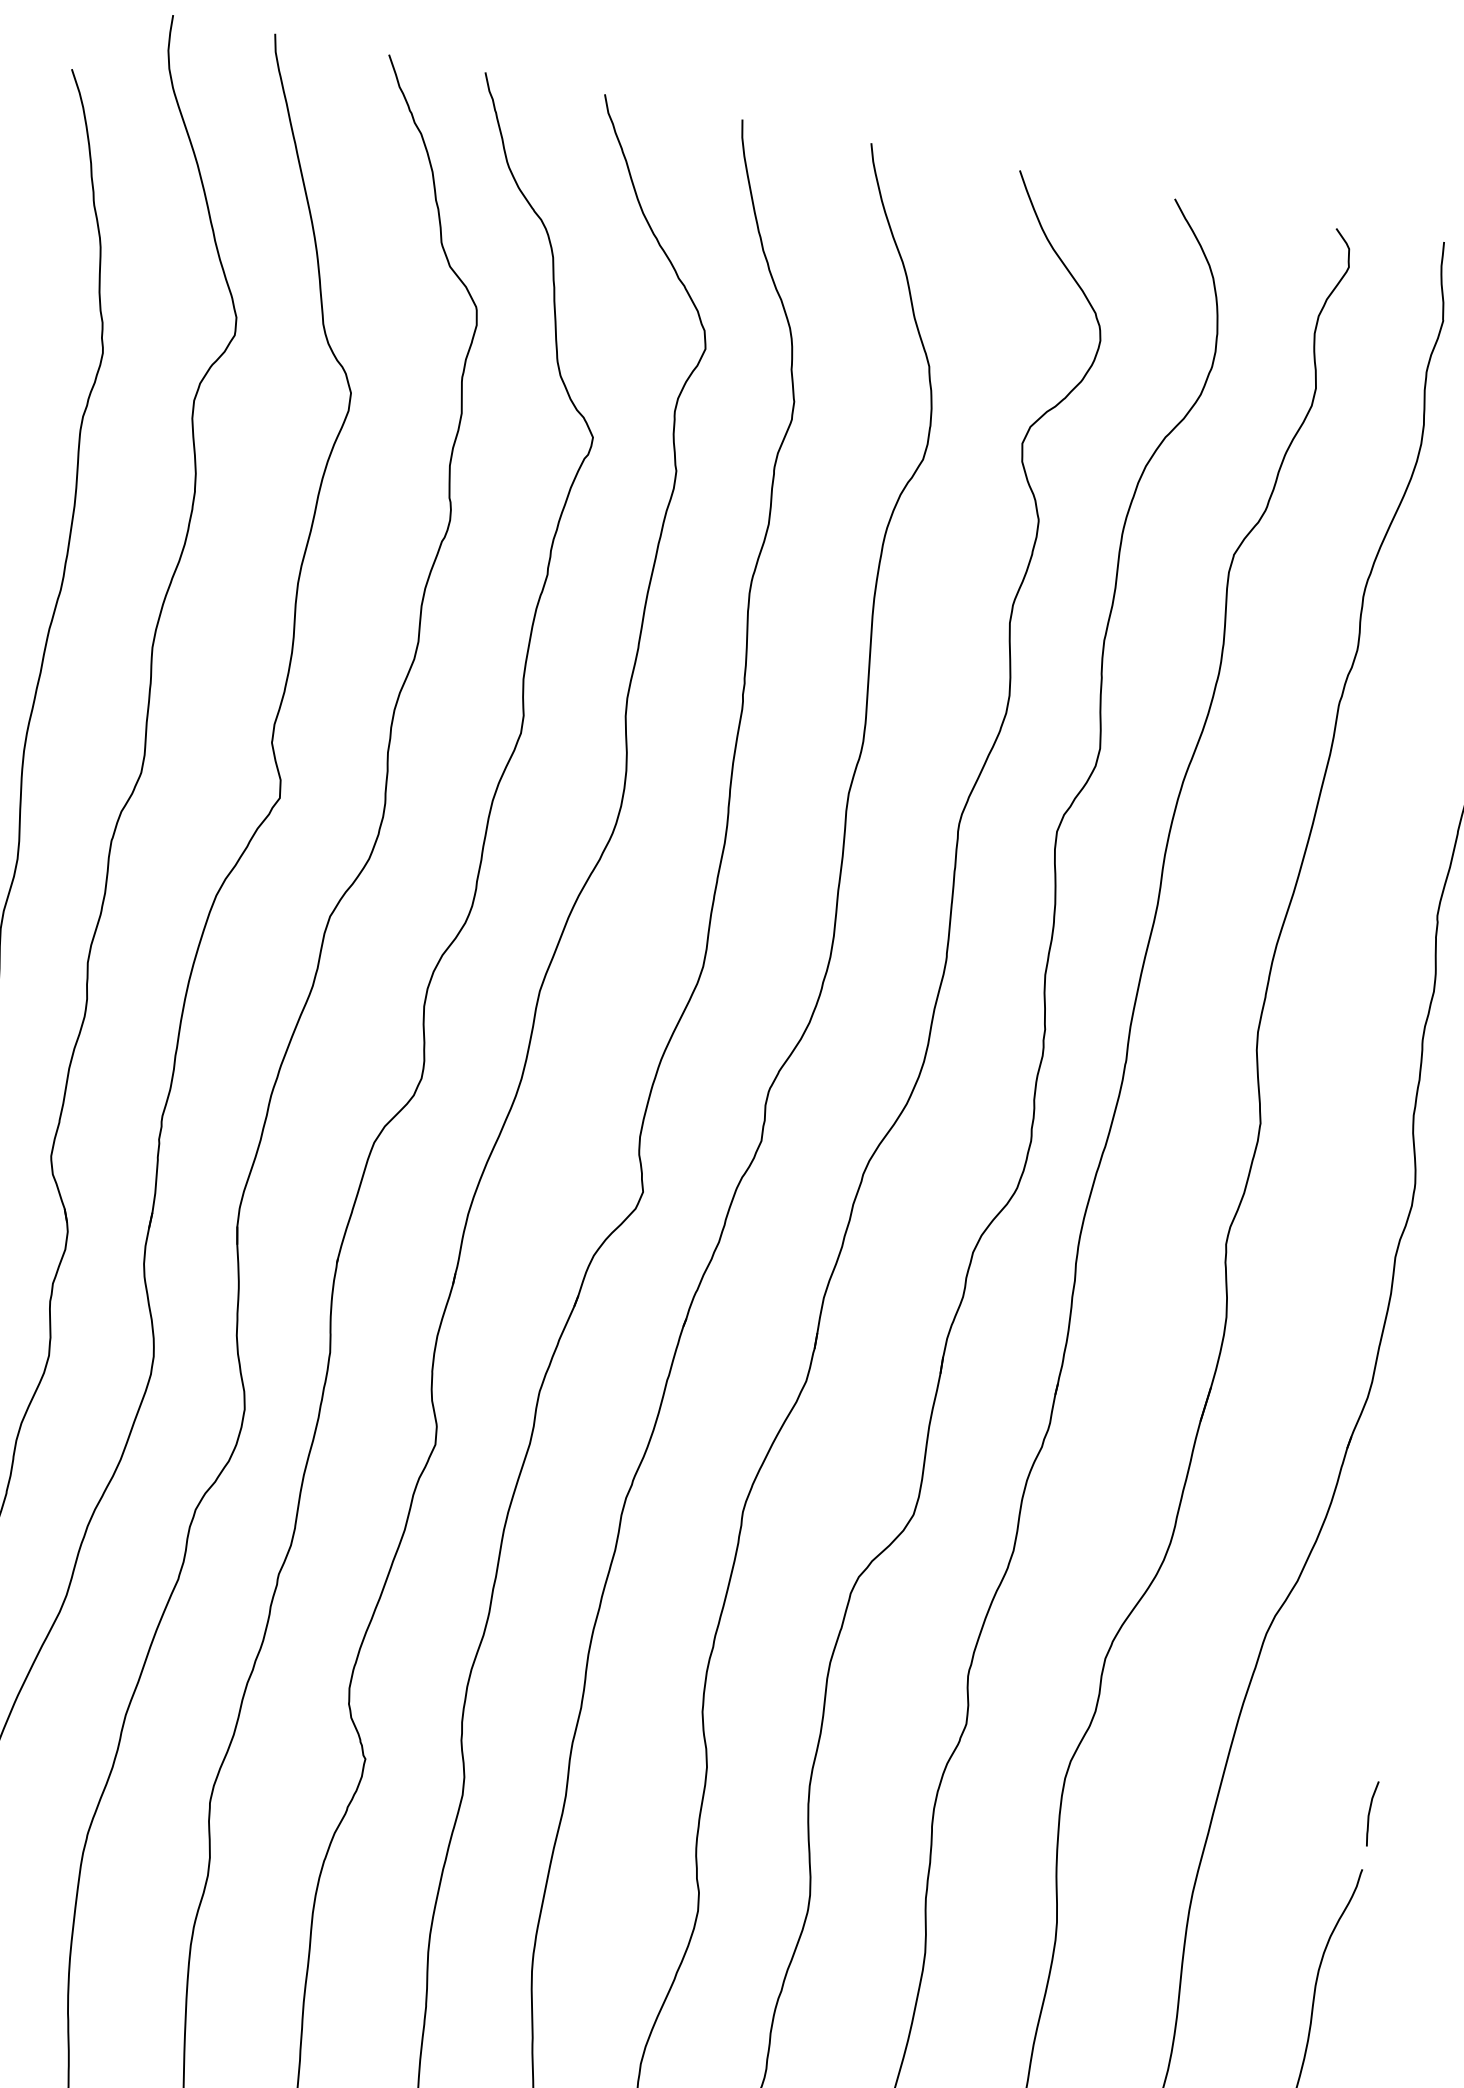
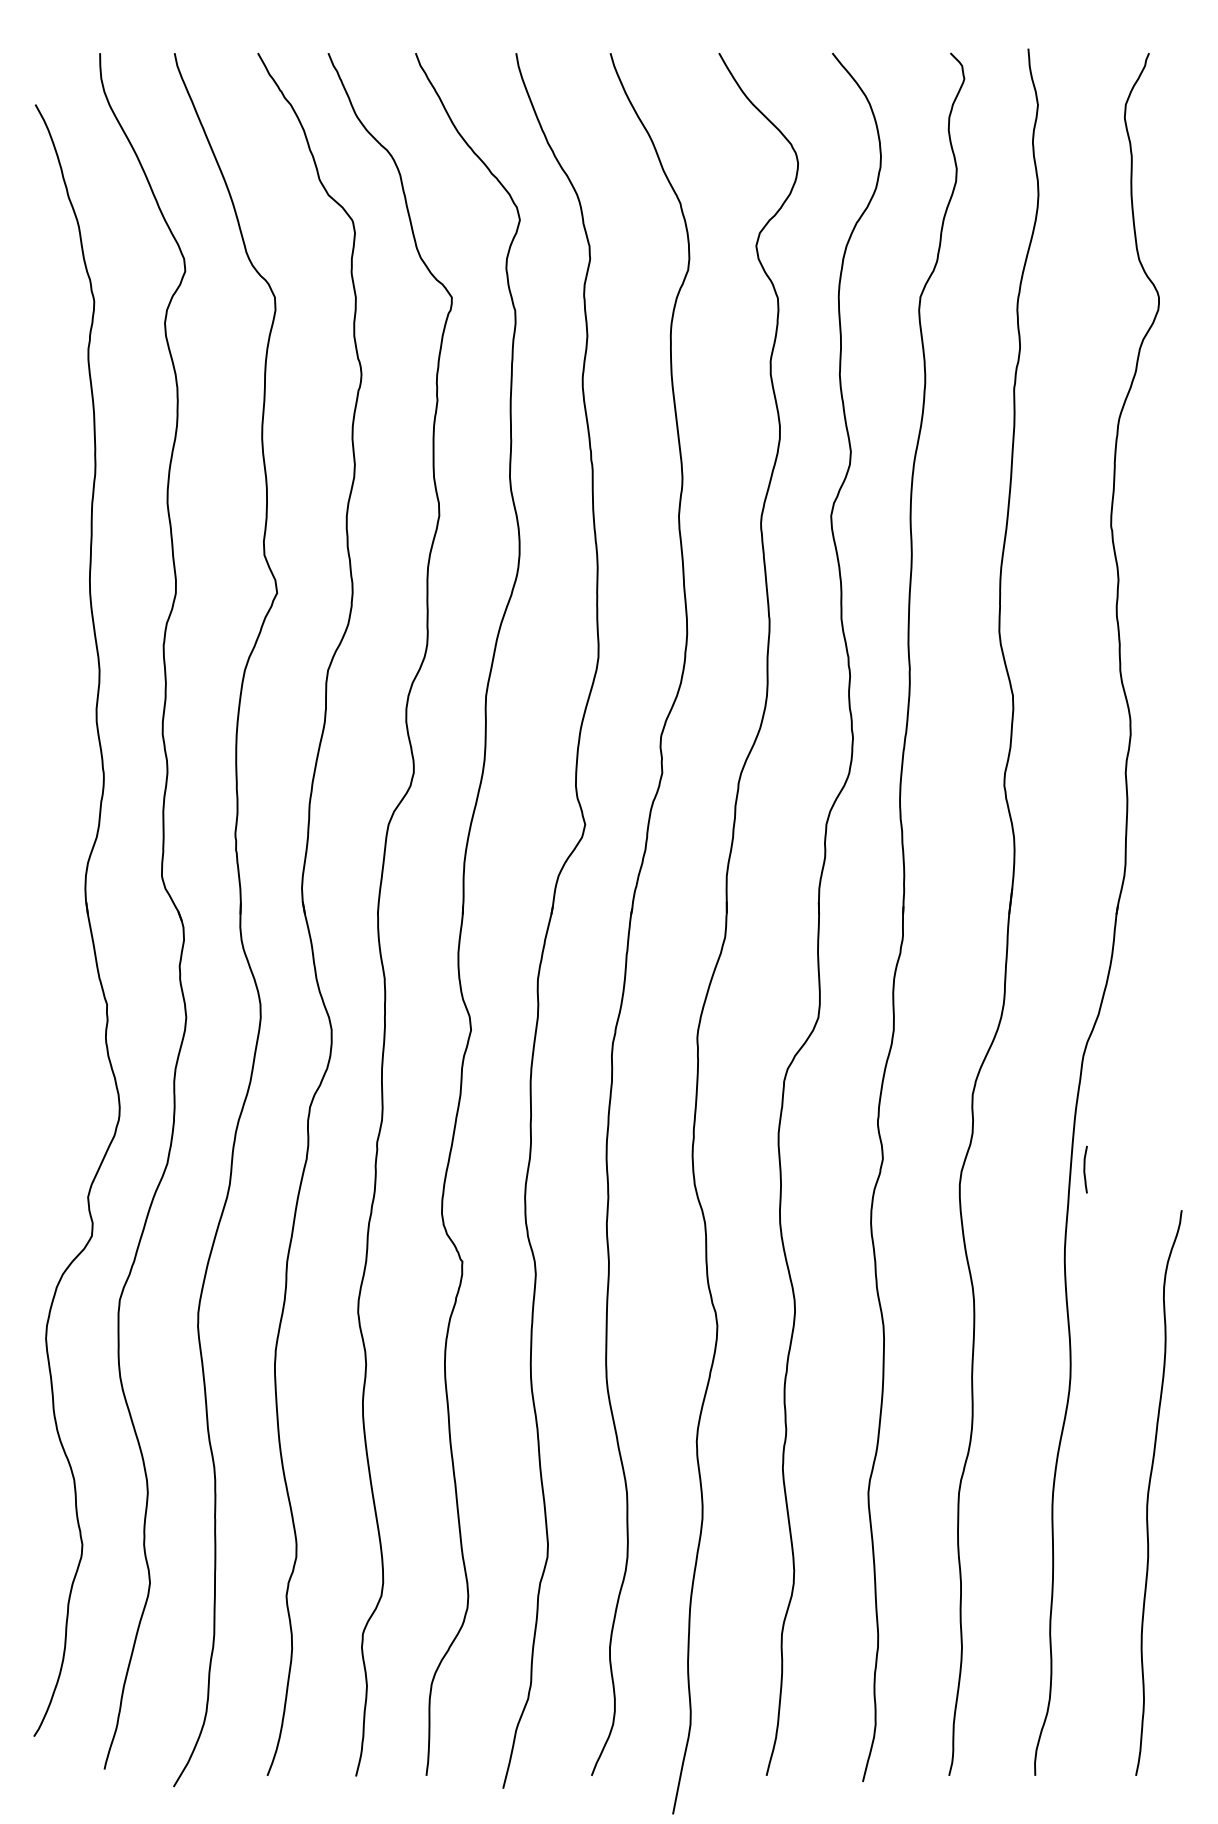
curve: (1370, 1813) -> (1085, 1169), moved

